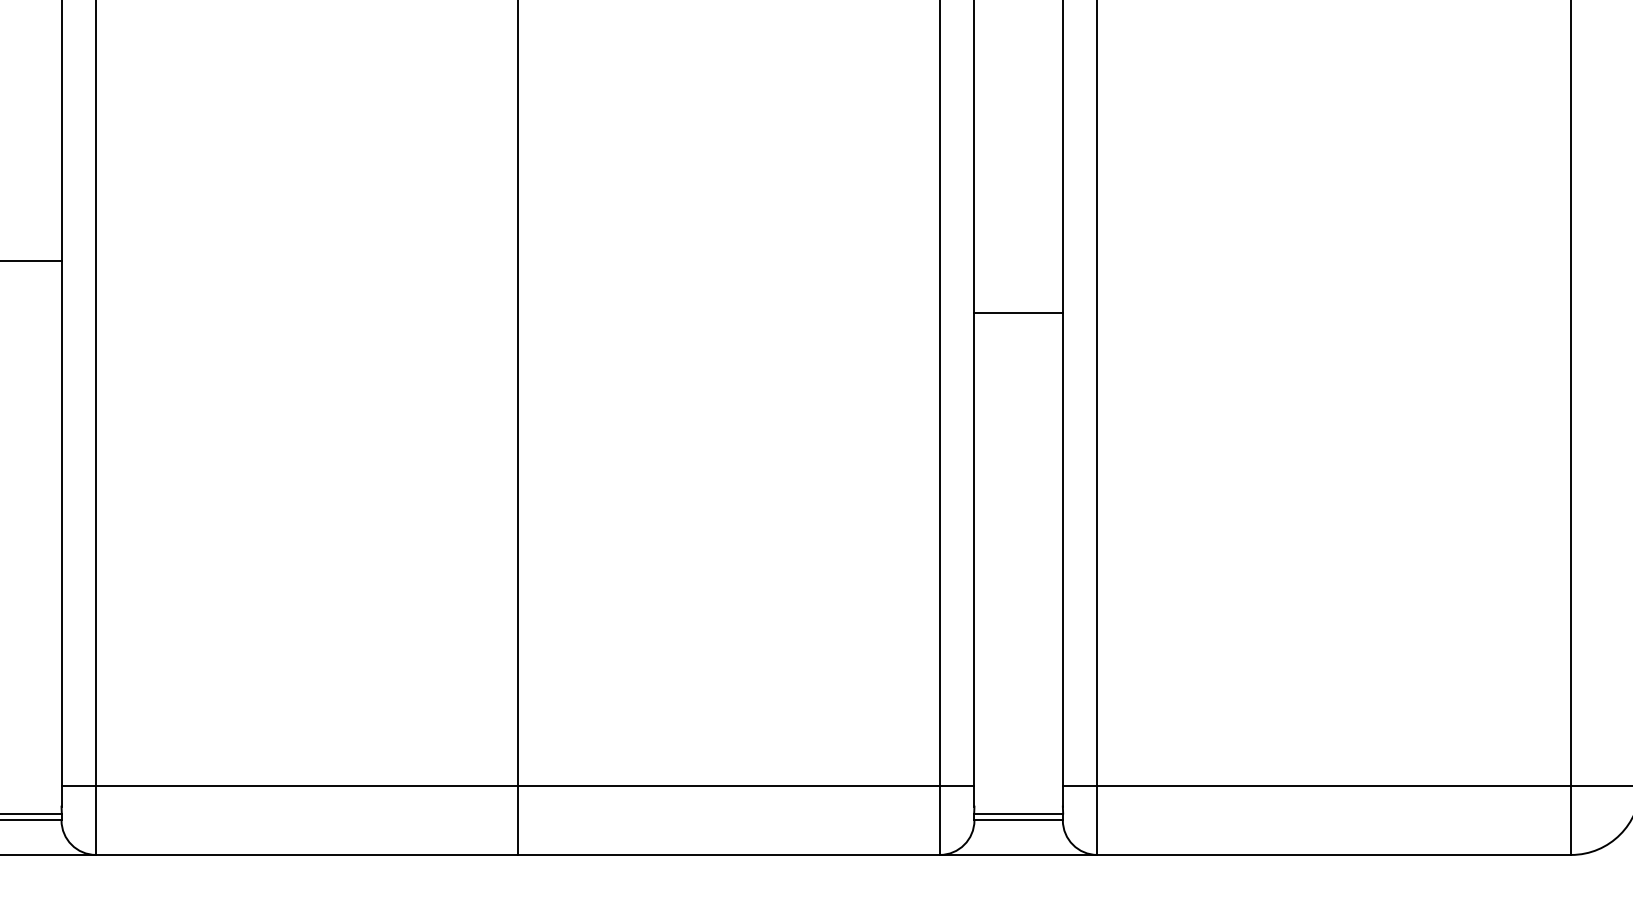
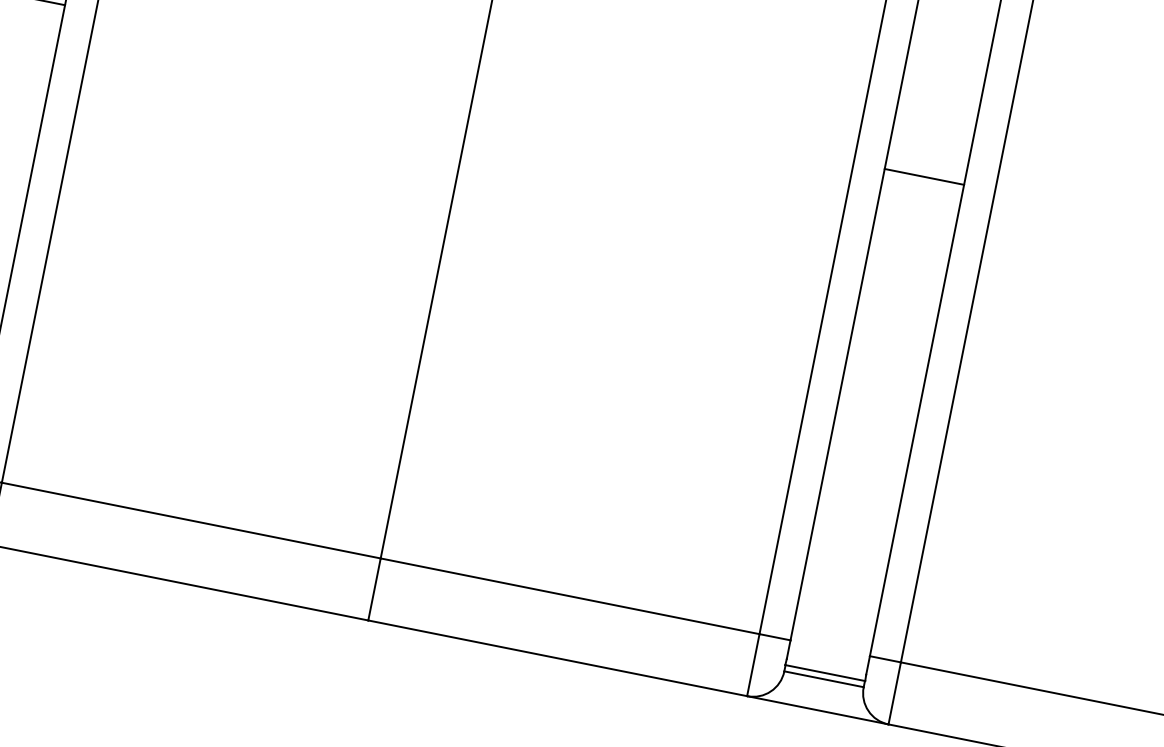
line: (1018, 312) -> (924, 176), moved

